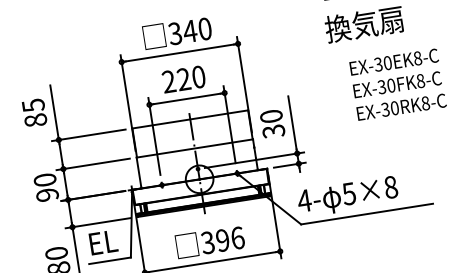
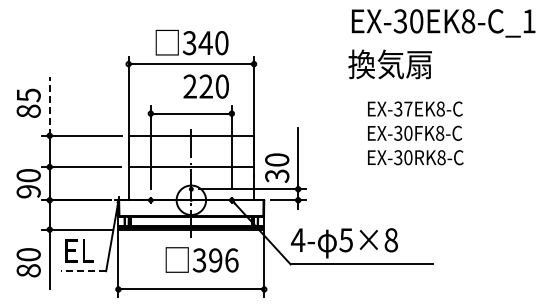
text: (387, 62) -> (408, 108), EX-30EK8-C -> EX-37EK8-C
text: (183, 79) -> (205, 86), moved
line: (54, 111) -> (49, 105), solid -> dashed
text: (272, 123) -> (277, 167), moved
text: (209, 241) -> (201, 259), moved
line: (109, 261) -> (83, 271), solid -> dashed

